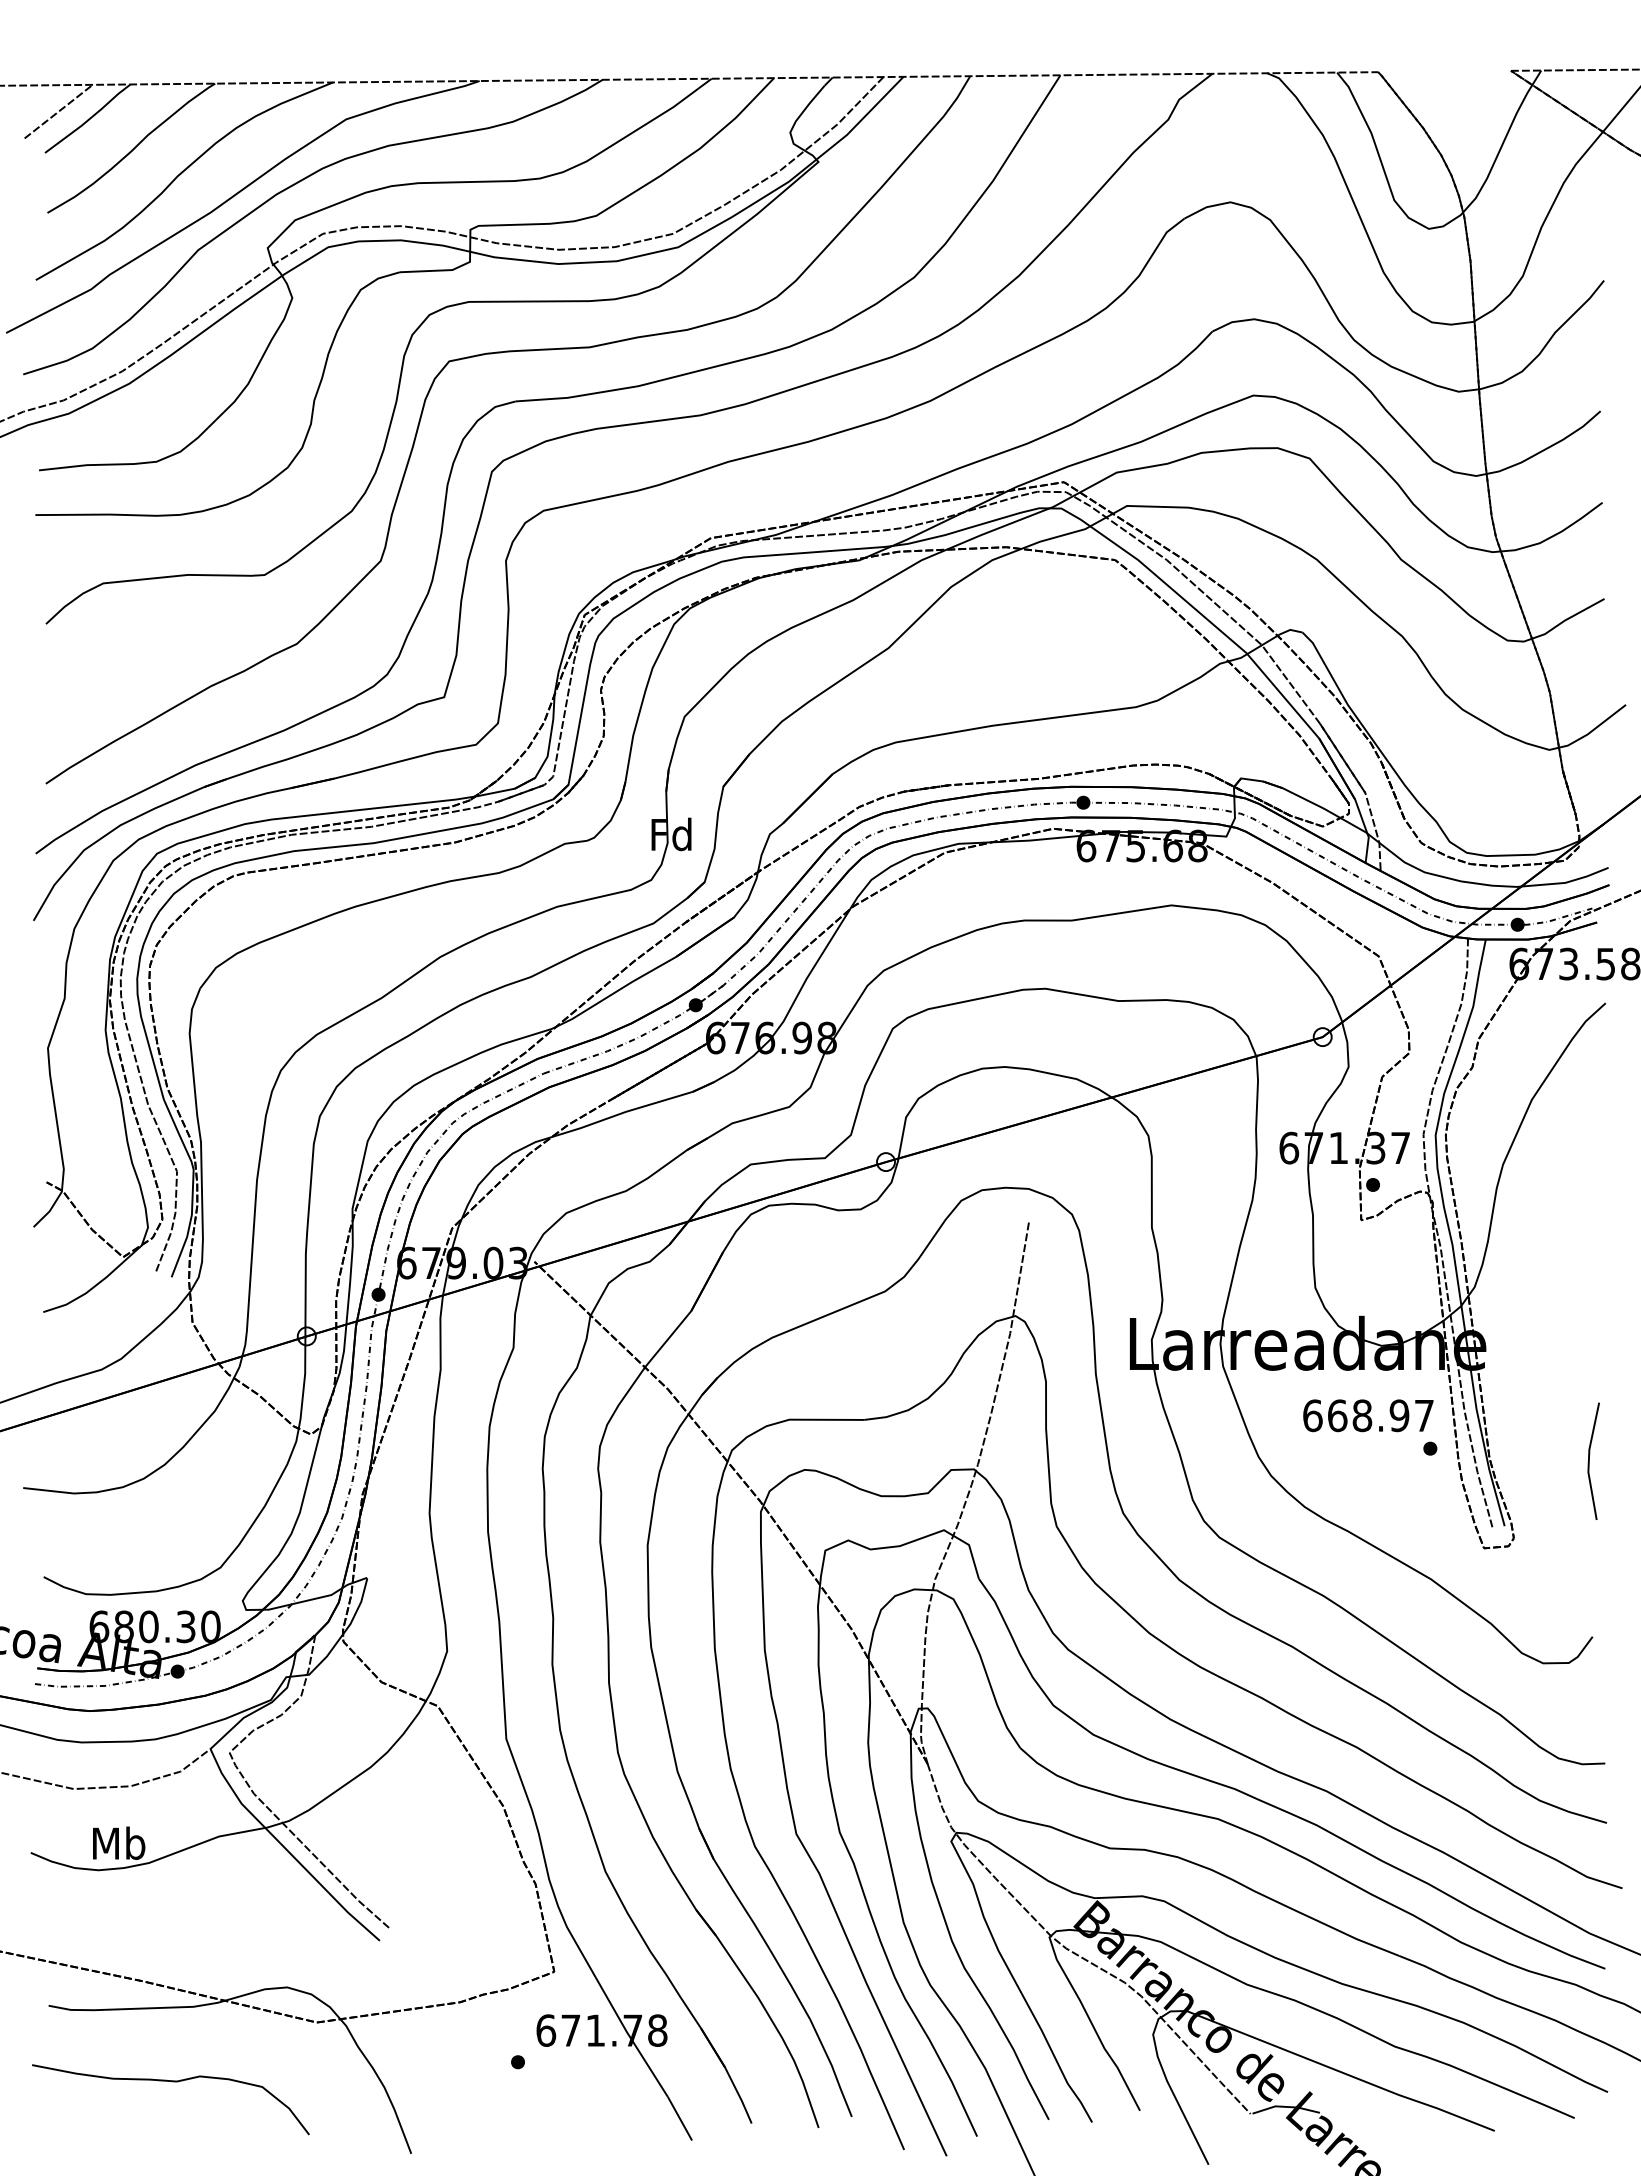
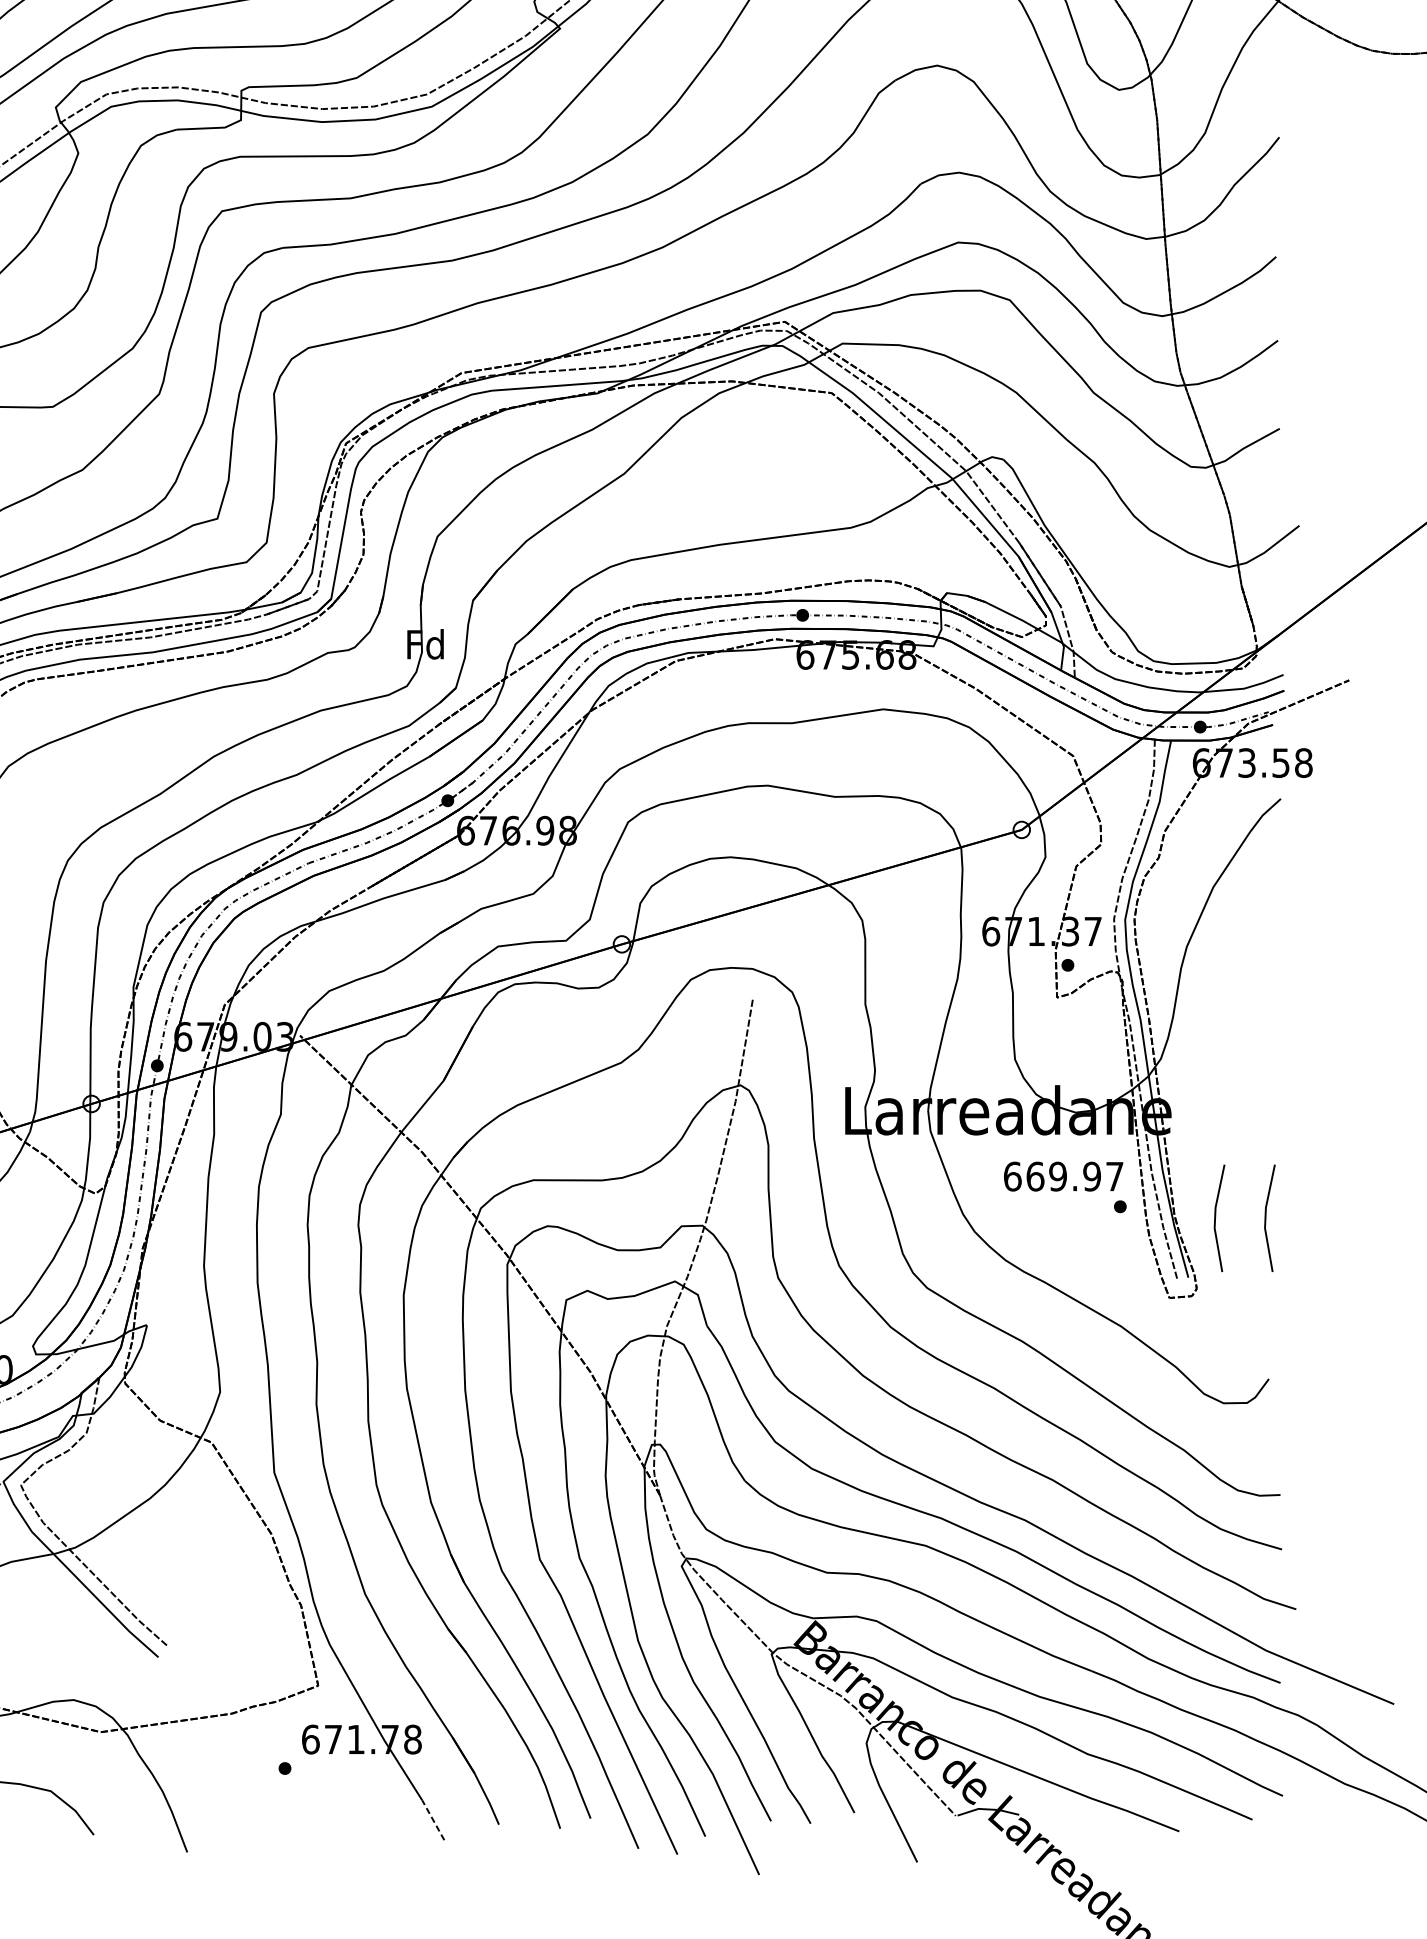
text: (1362, 1415) -> (1058, 1176), 668.97 -> 669.97
line: (1534, 1460) -> (1215, 1217), added
line: (680, 2118) -> (433, 1820), solid -> dashed

